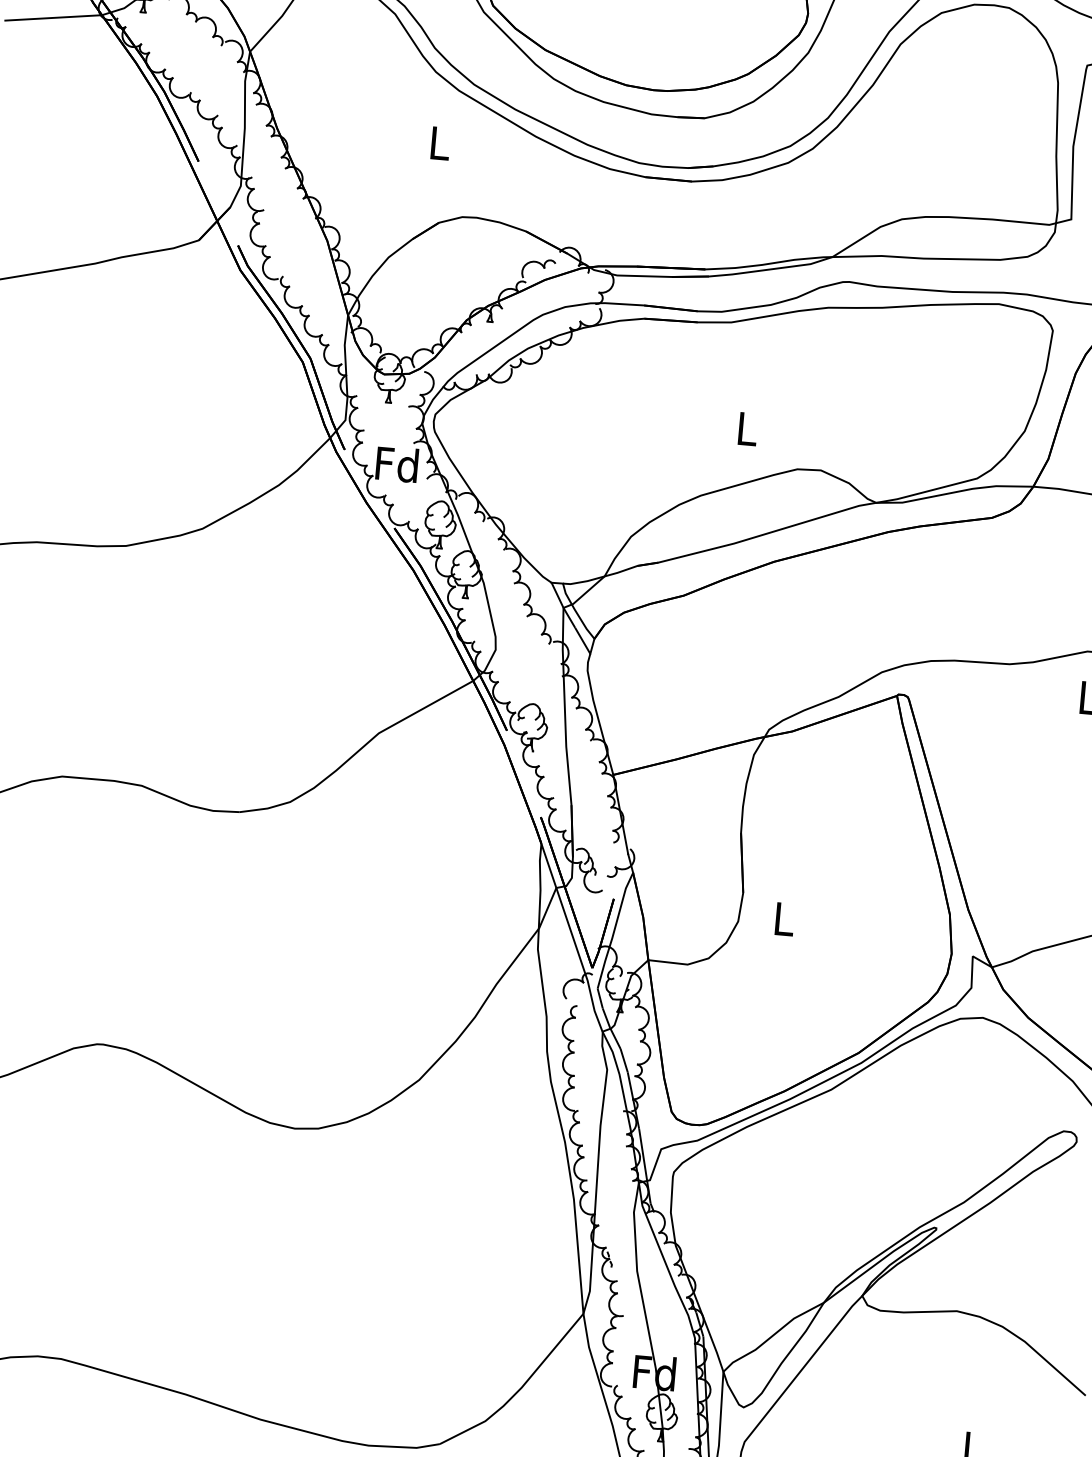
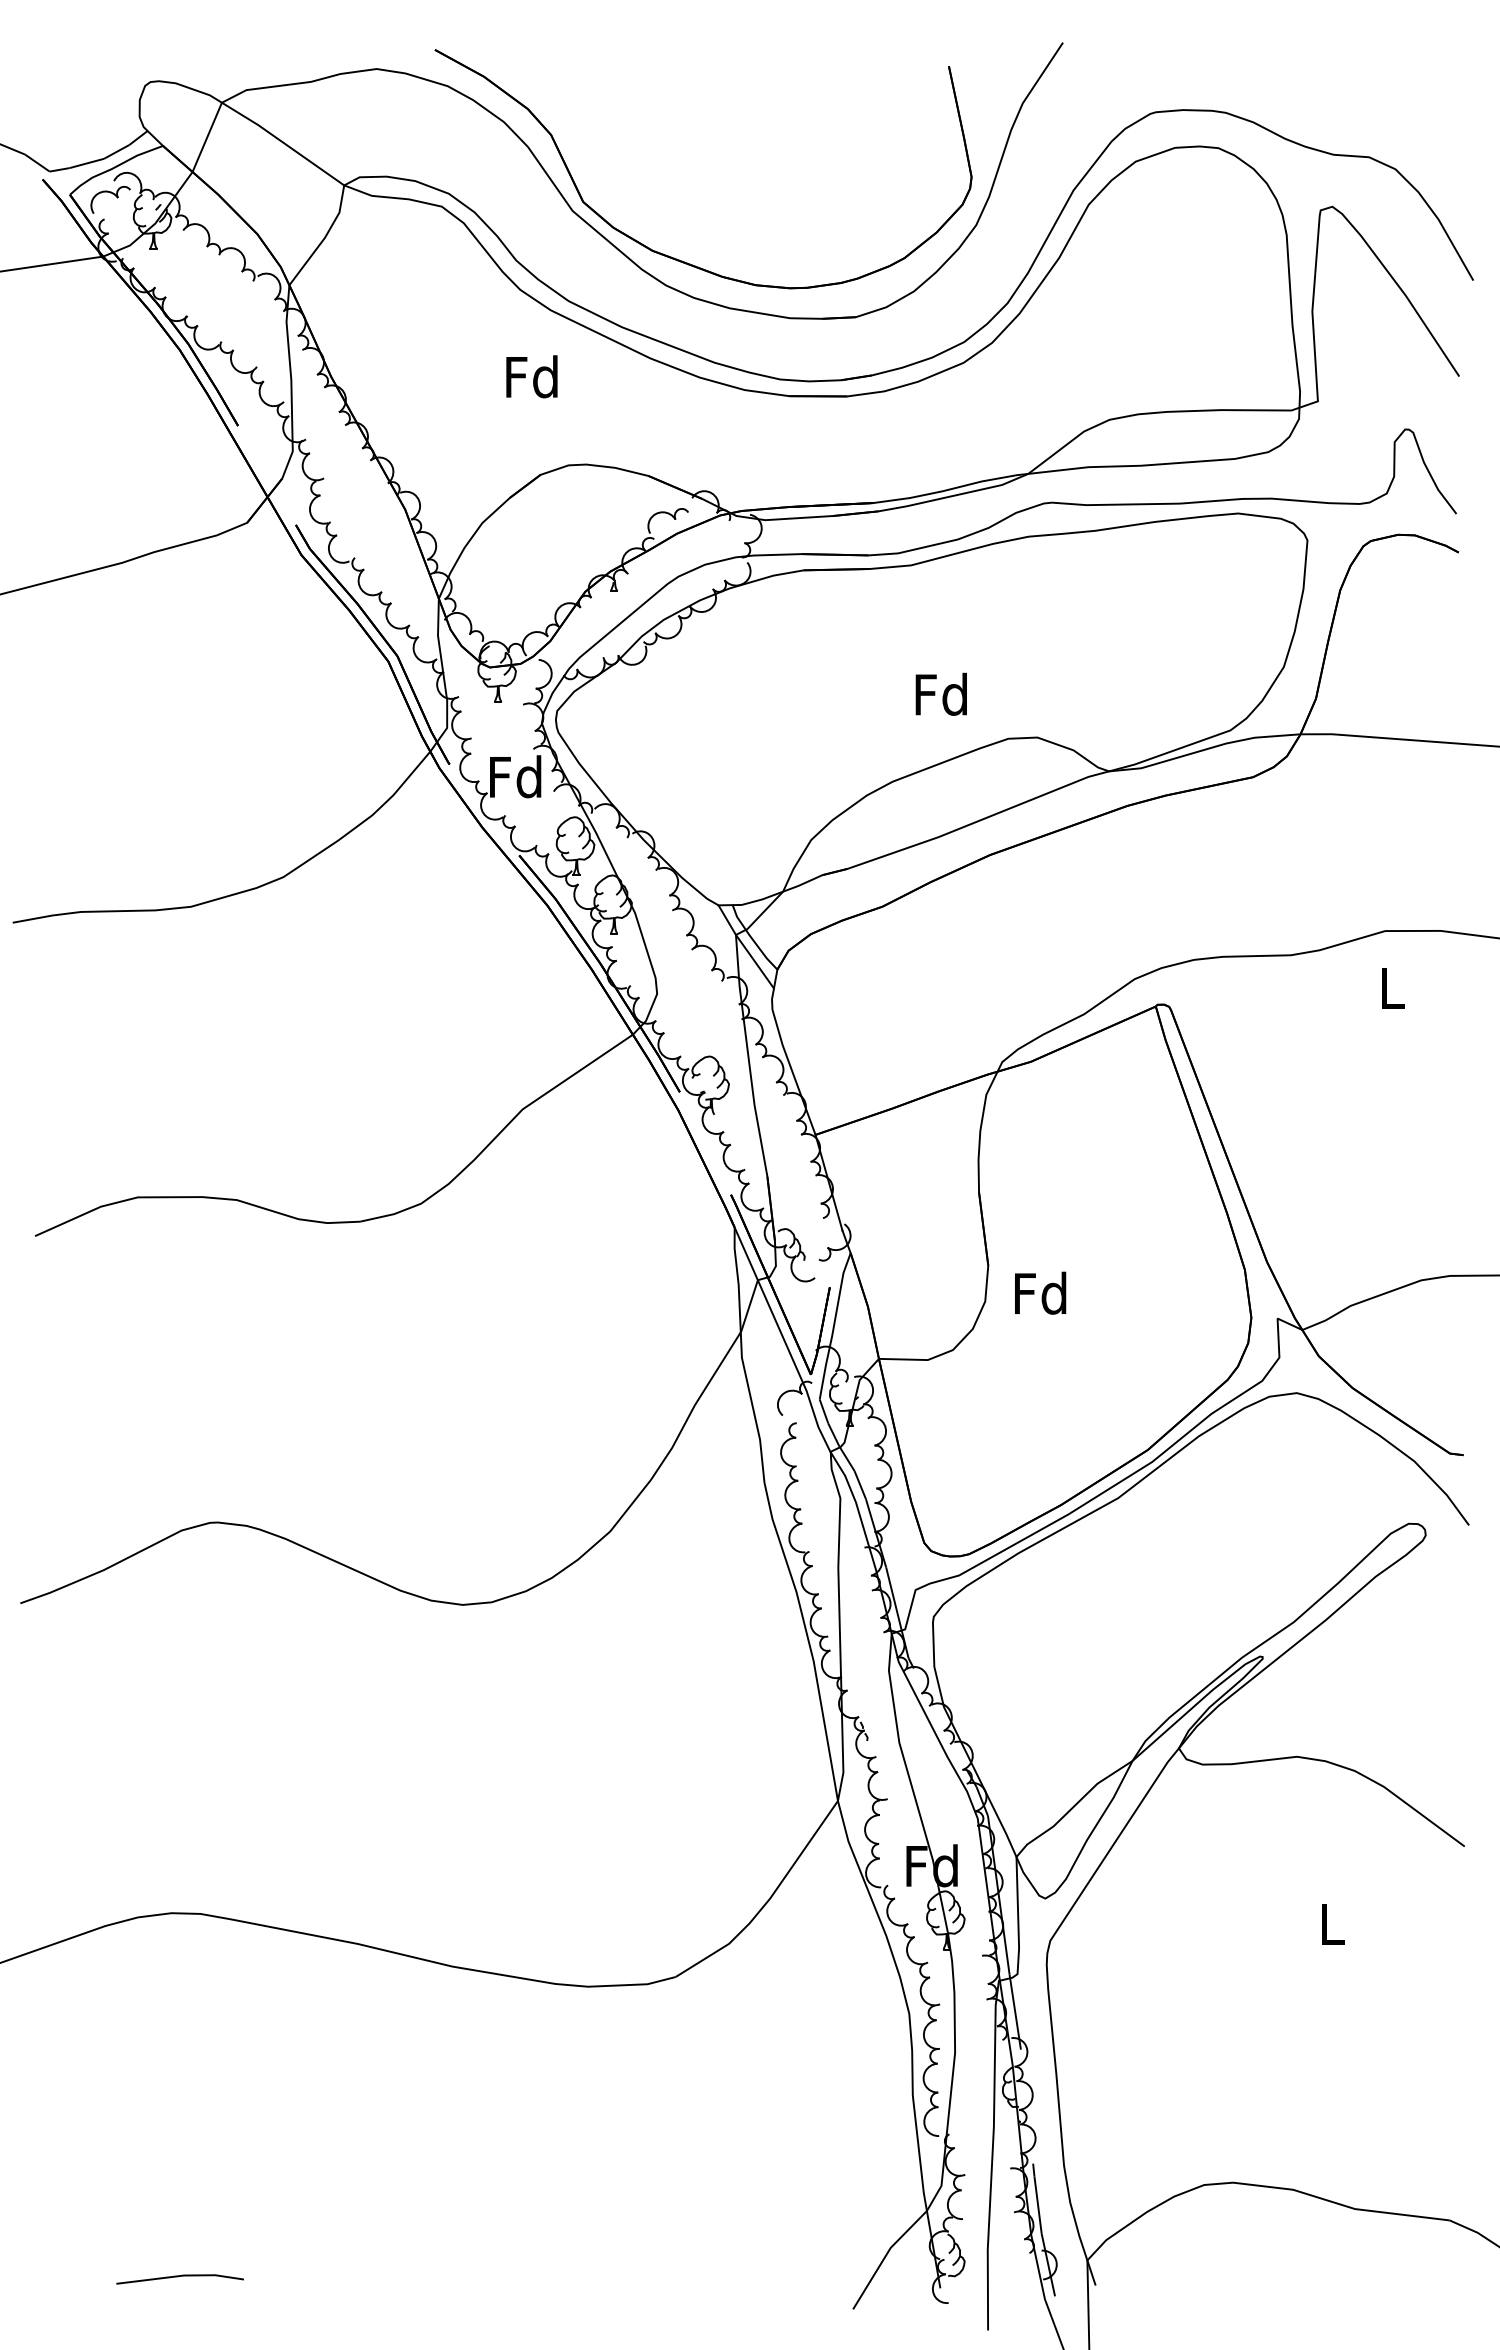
text: (438, 142) -> (531, 376), L -> Fd
text: (745, 427) -> (940, 693), L -> Fd
text: (783, 918) -> (1040, 1292), L -> Fd

